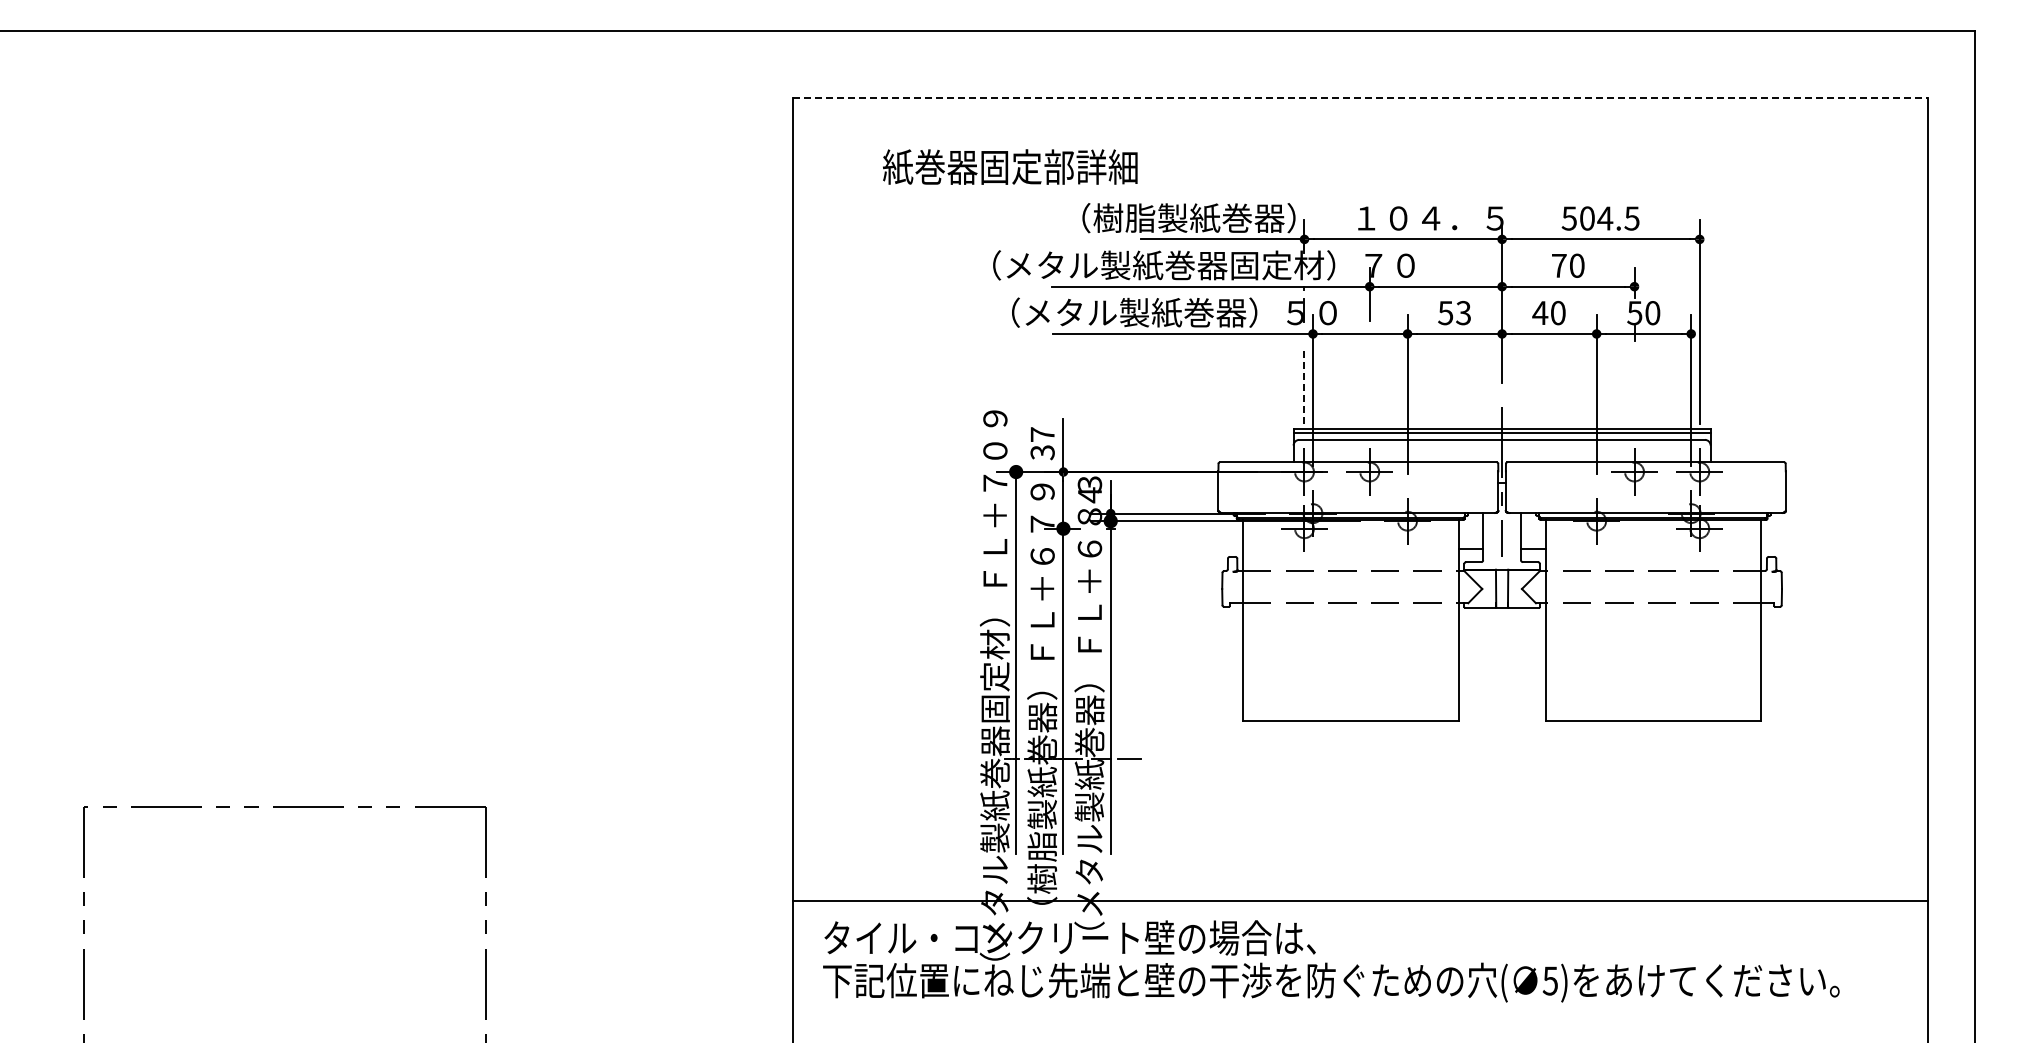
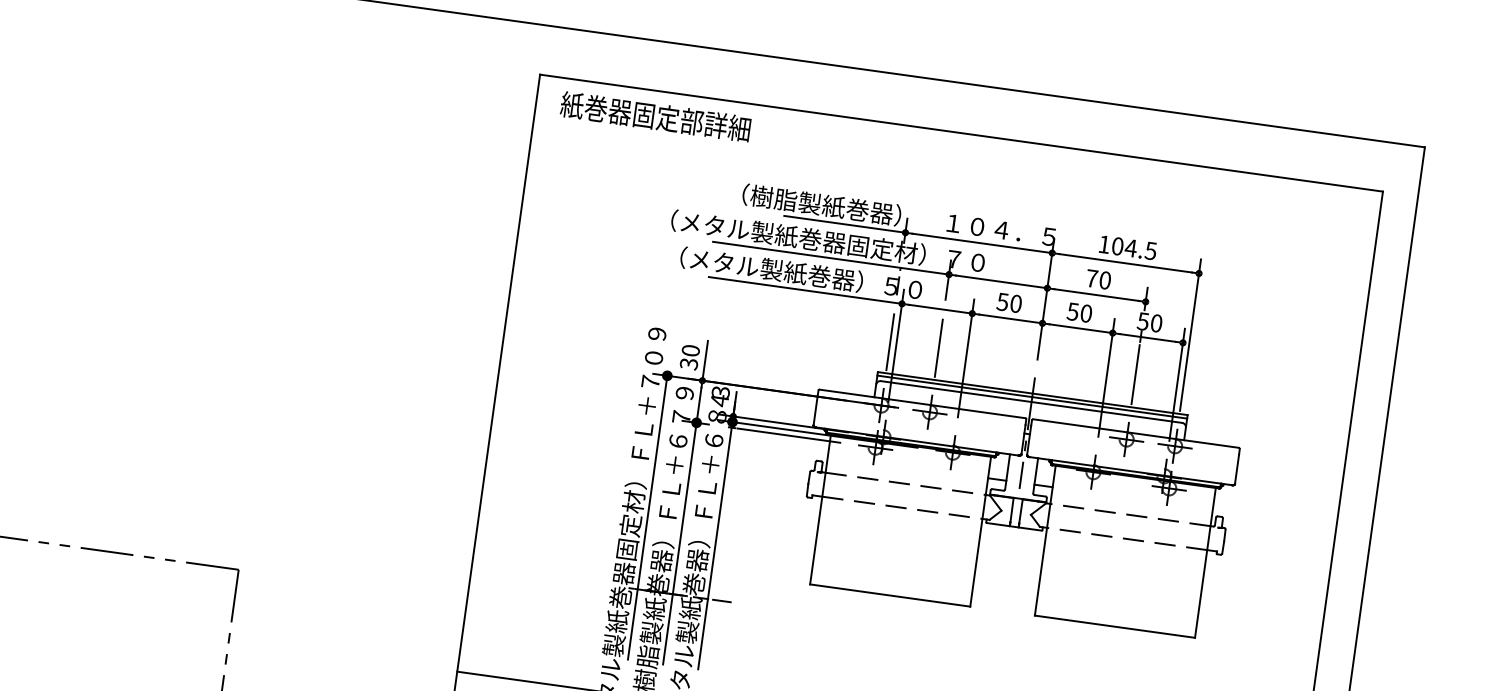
line: (1360, 97) -> (961, 133), dashed -> solid
text: (1010, 166) -> (655, 116), moved
text: (1568, 218) -> (1103, 244), 504.5 -> 104.5
text: (1463, 313) -> (1015, 304), 53 -> 50
text: (1540, 313) -> (1073, 312), 40 -> 50
line: (1634, 384) -> (1135, 374), added
line: (1369, 385) -> (938, 347), added
line: (1304, 386) -> (890, 342), dashed -> solid
text: (1042, 434) -> (690, 350), 37 -> 30
line: (1187, 528) -> (788, 435), added

